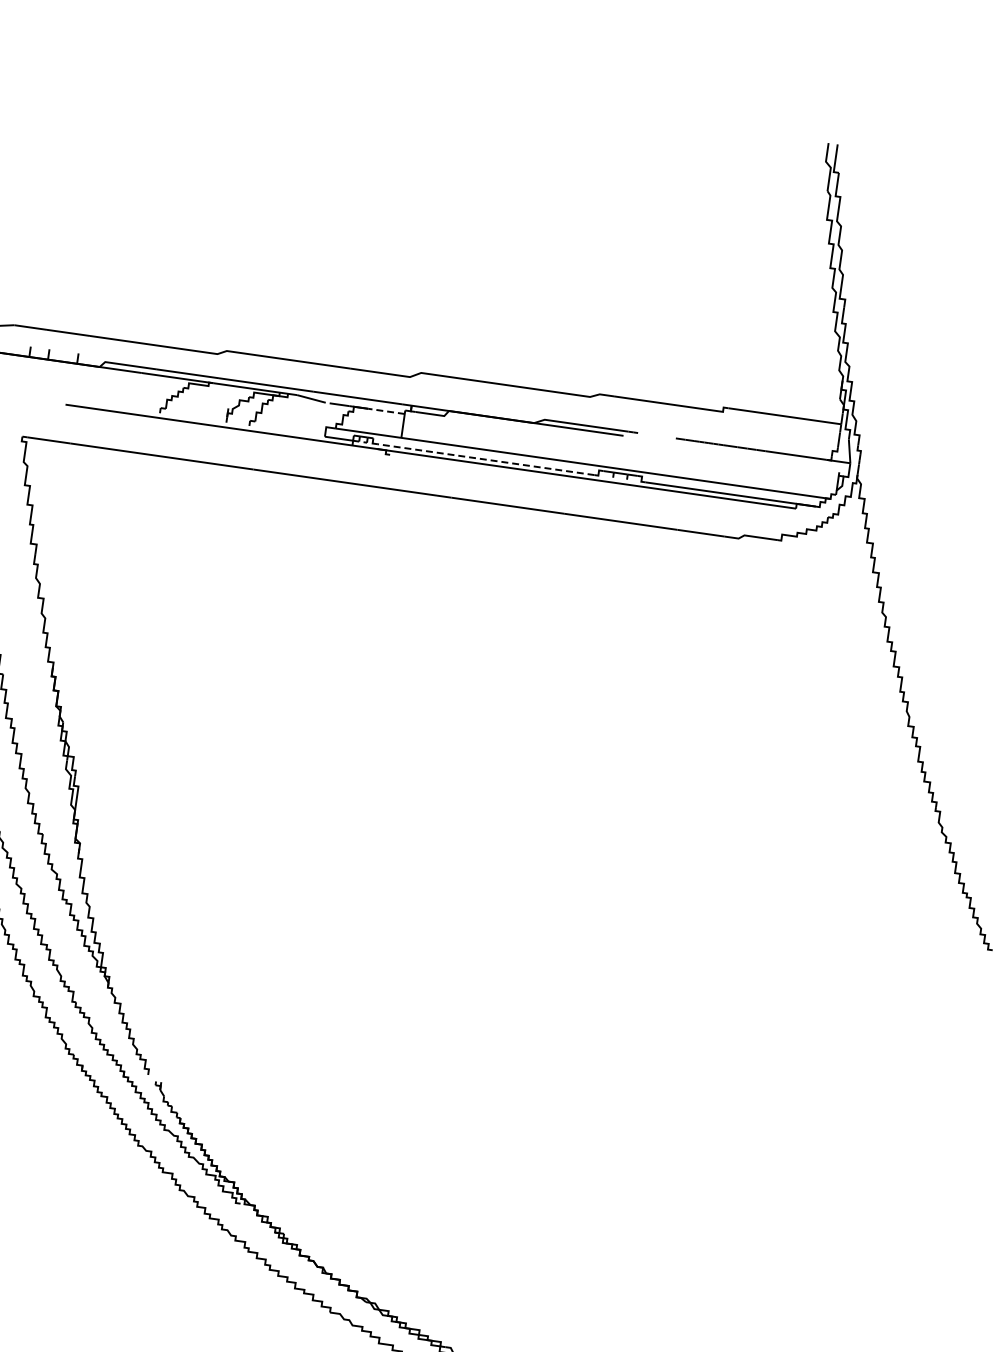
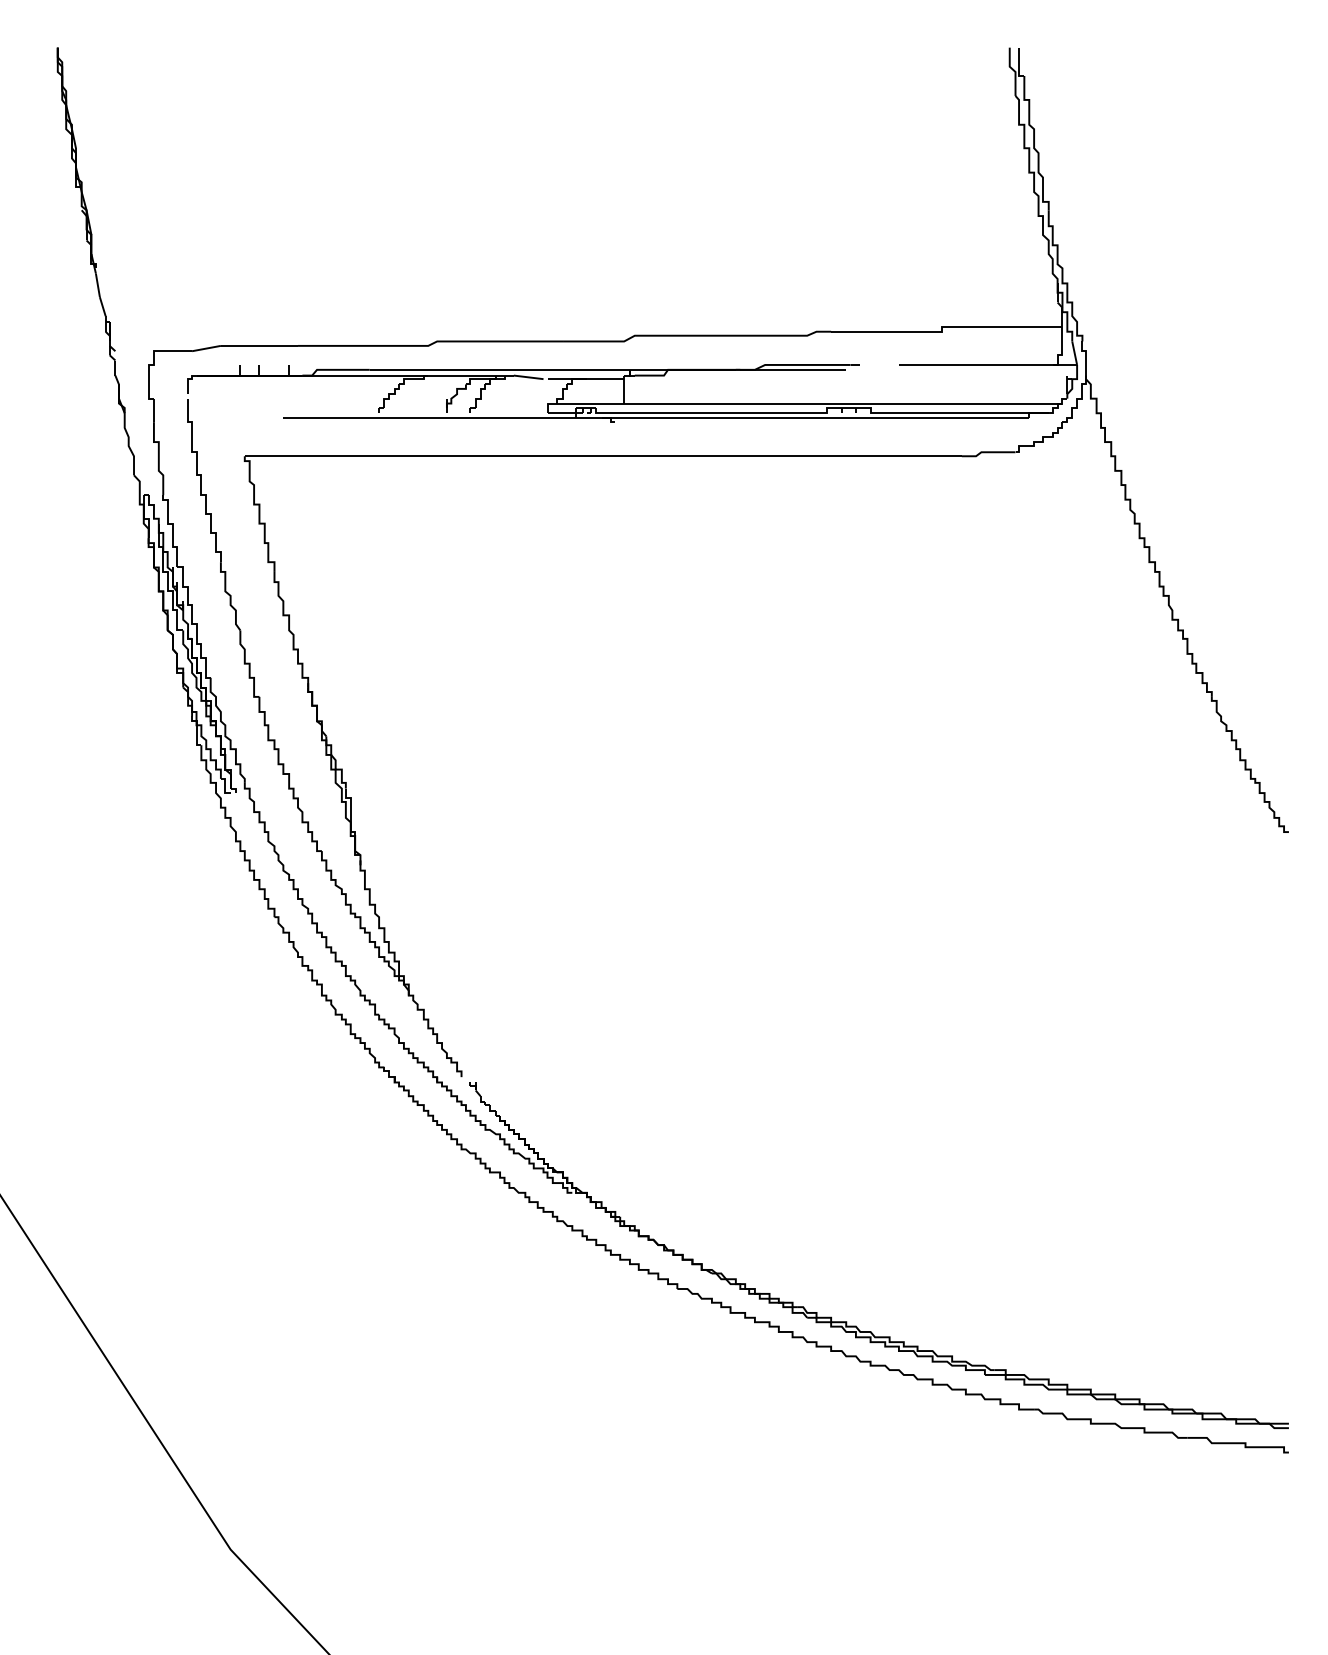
line: (386, 411) -> (605, 379), dashed -> solid
line: (486, 459) -> (712, 413), dashed -> solid

